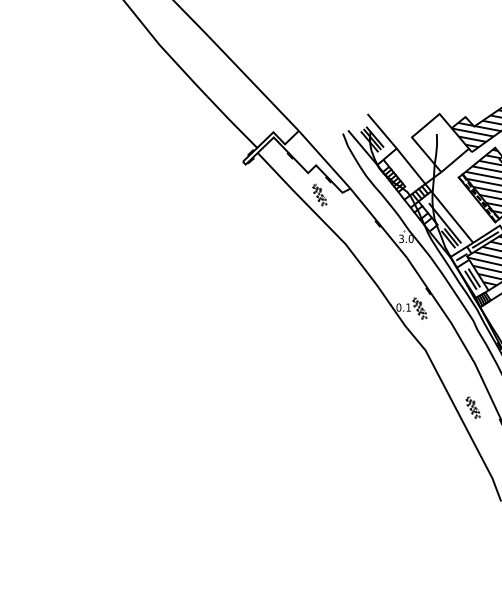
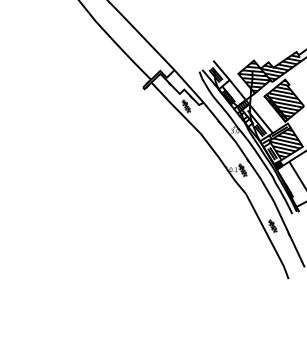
hatch: (440, 142) -> (254, 76), added

